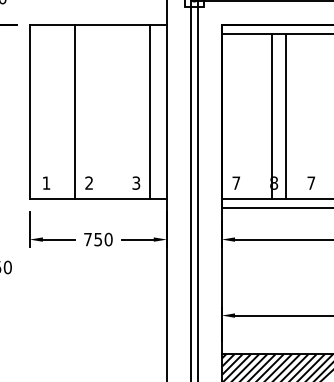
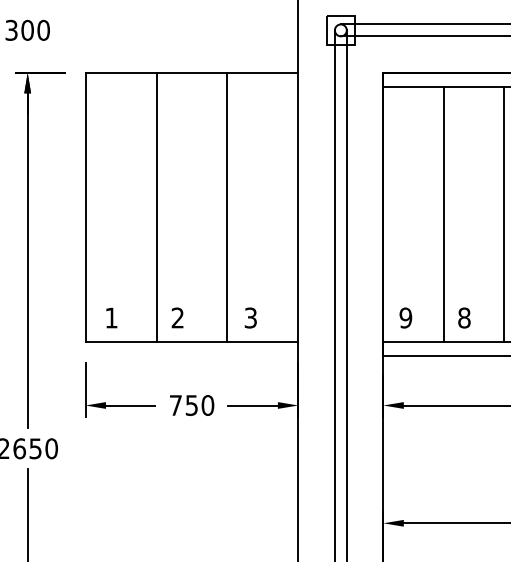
line: (150, 111) -> (227, 206), moved
line: (271, 116) -> (443, 214), moved
line: (286, 116) -> (503, 214), moved
text: (236, 182) -> (406, 316), 7 -> 9

